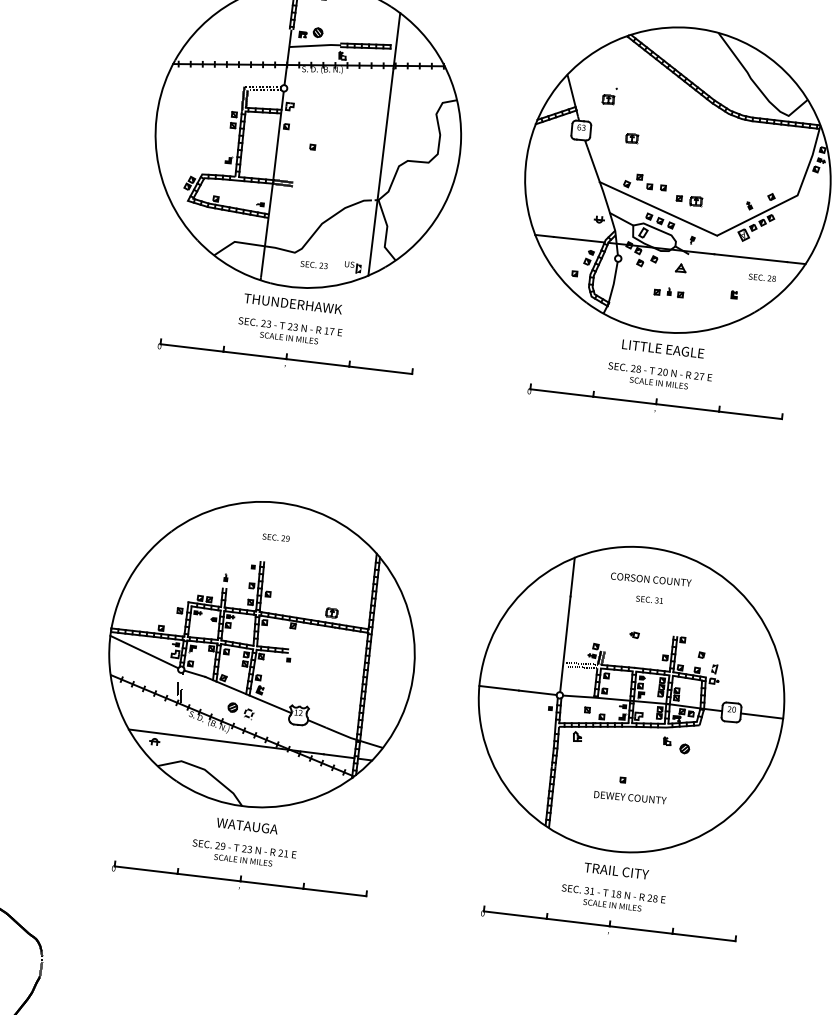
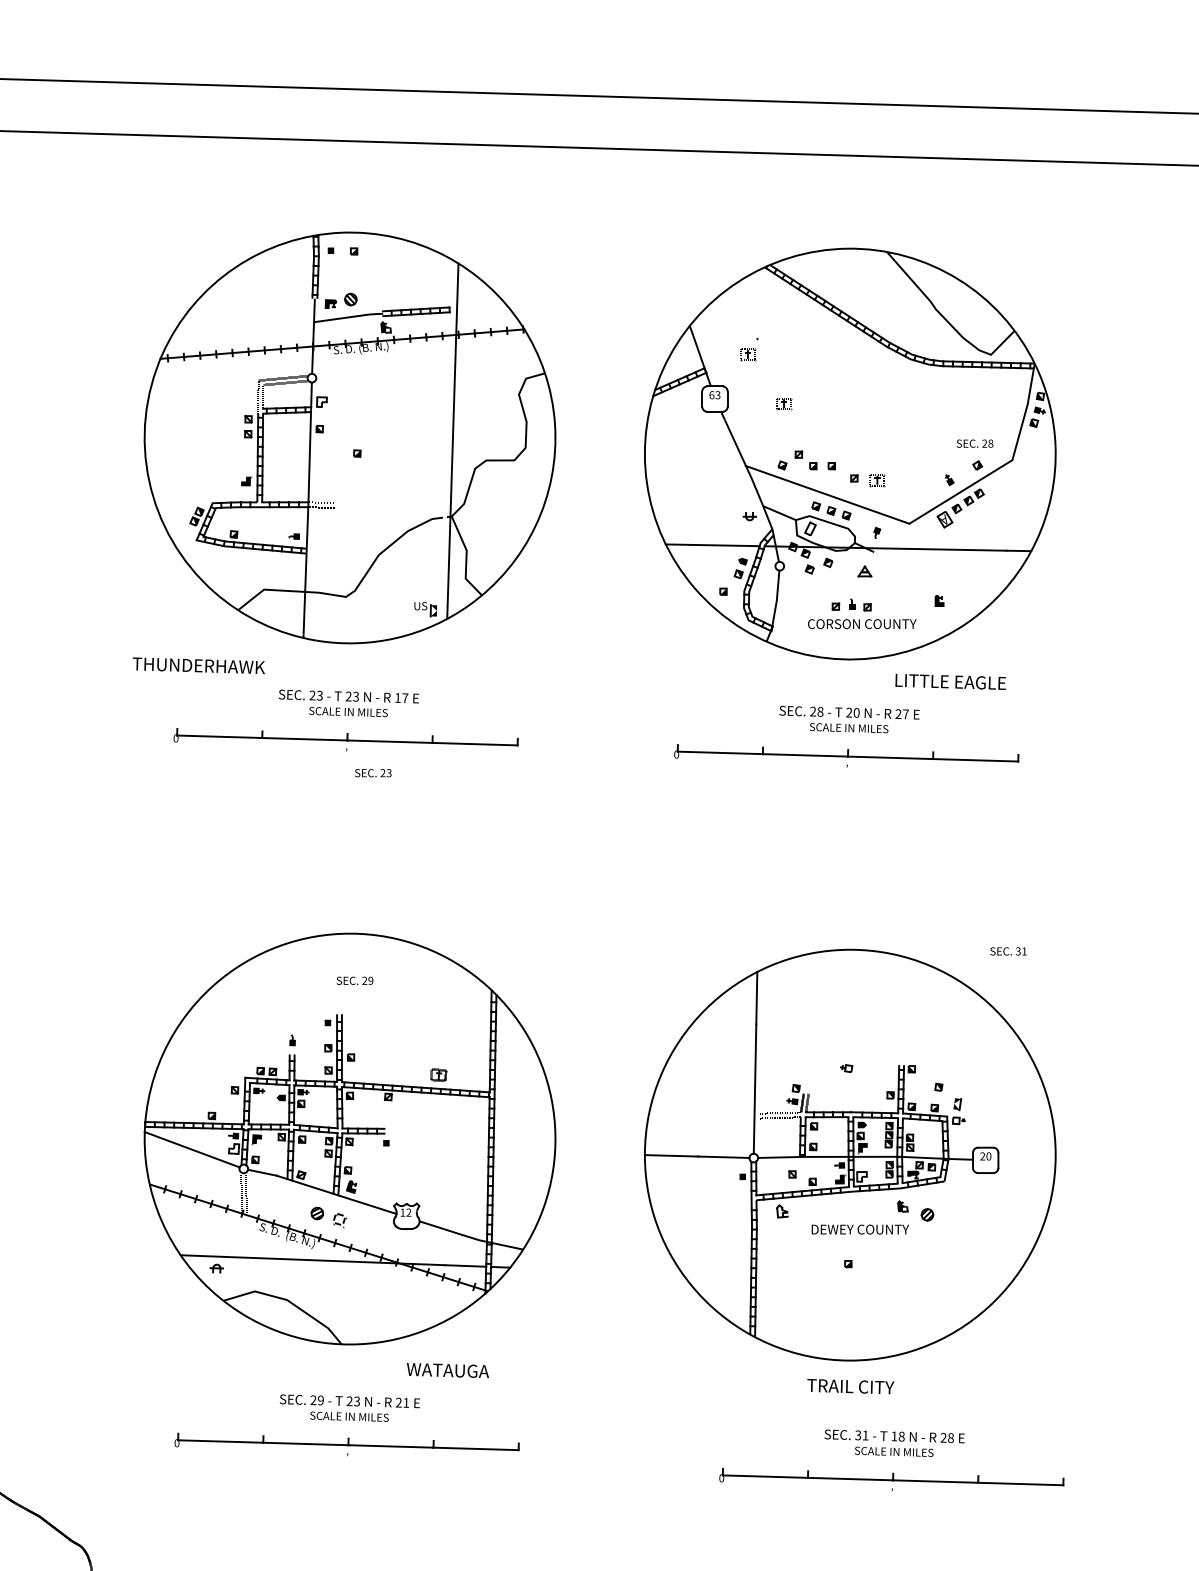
text: (314, 265) -> (373, 773), moved
text: (761, 277) -> (974, 443), moved
text: (292, 303) -> (198, 665), moved
text: (663, 348) -> (950, 681), moved
text: (651, 579) -> (862, 624), moved
text: (649, 599) -> (1008, 951), moved
line: (761, 715) -> (1026, 1161), removed
text: (629, 797) -> (859, 1229), moved
text: (247, 826) -> (447, 1370), moved
part: (609, 911) -> (891, 1460), moved

